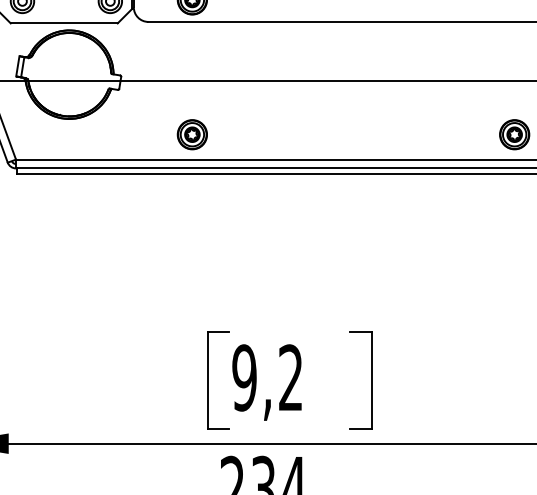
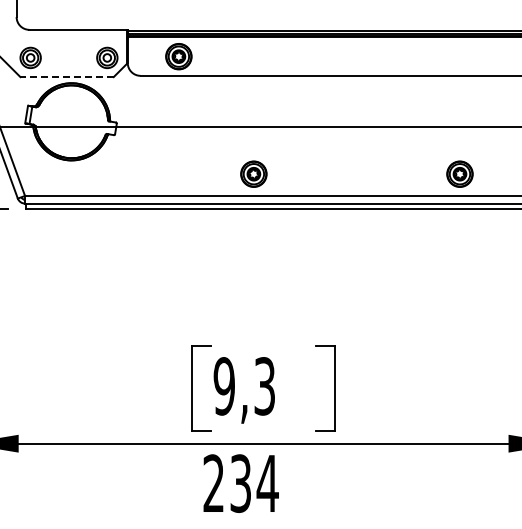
line: (64, 23) -> (67, 77), solid -> dashed
part: (191, 133) -> (253, 173), moved
text: (290, 378) -> (264, 386), 9,2 -> 9,3

